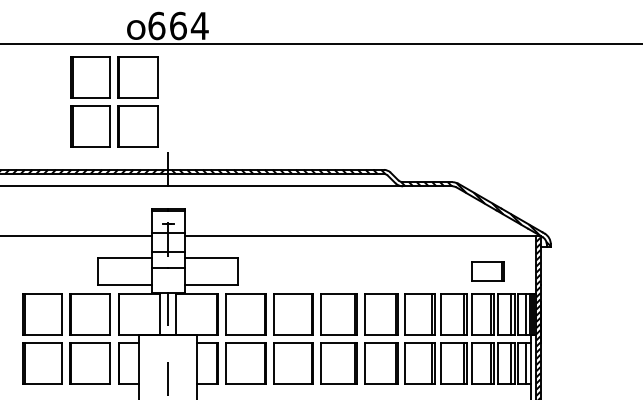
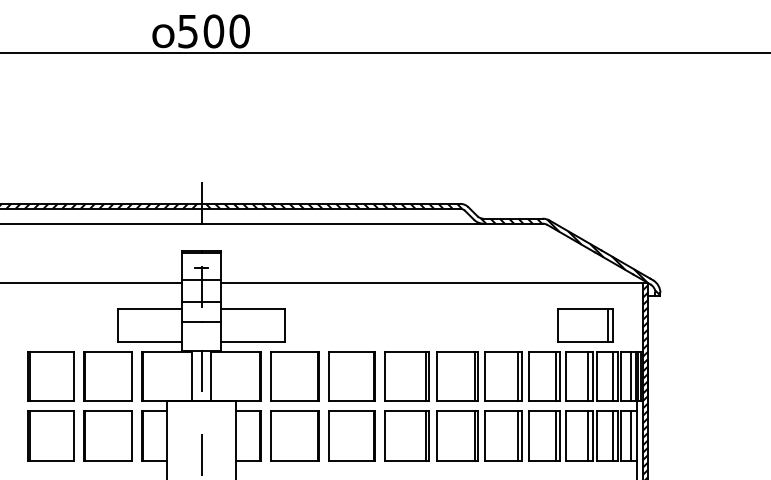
text: (178, 25) -> (214, 30), 664 -> 500
part: (114, 101) -> (137, 121), removed
part: (488, 271) -> (585, 325), size x1.43

